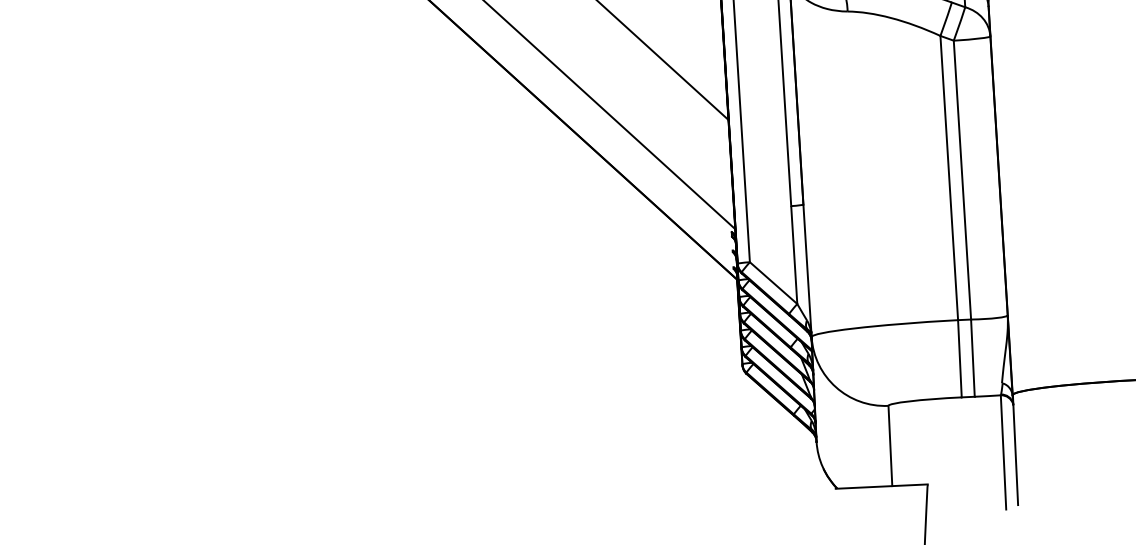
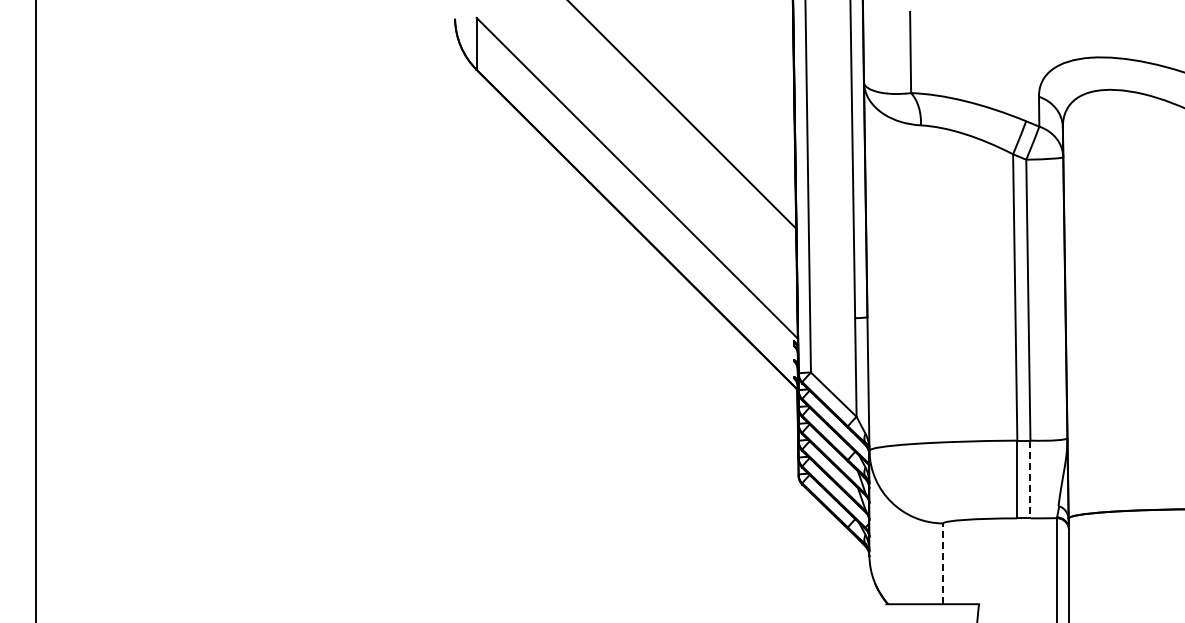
line: (972, 358) -> (1030, 479), solid -> dashed
line: (890, 445) -> (943, 563), solid -> dashed

